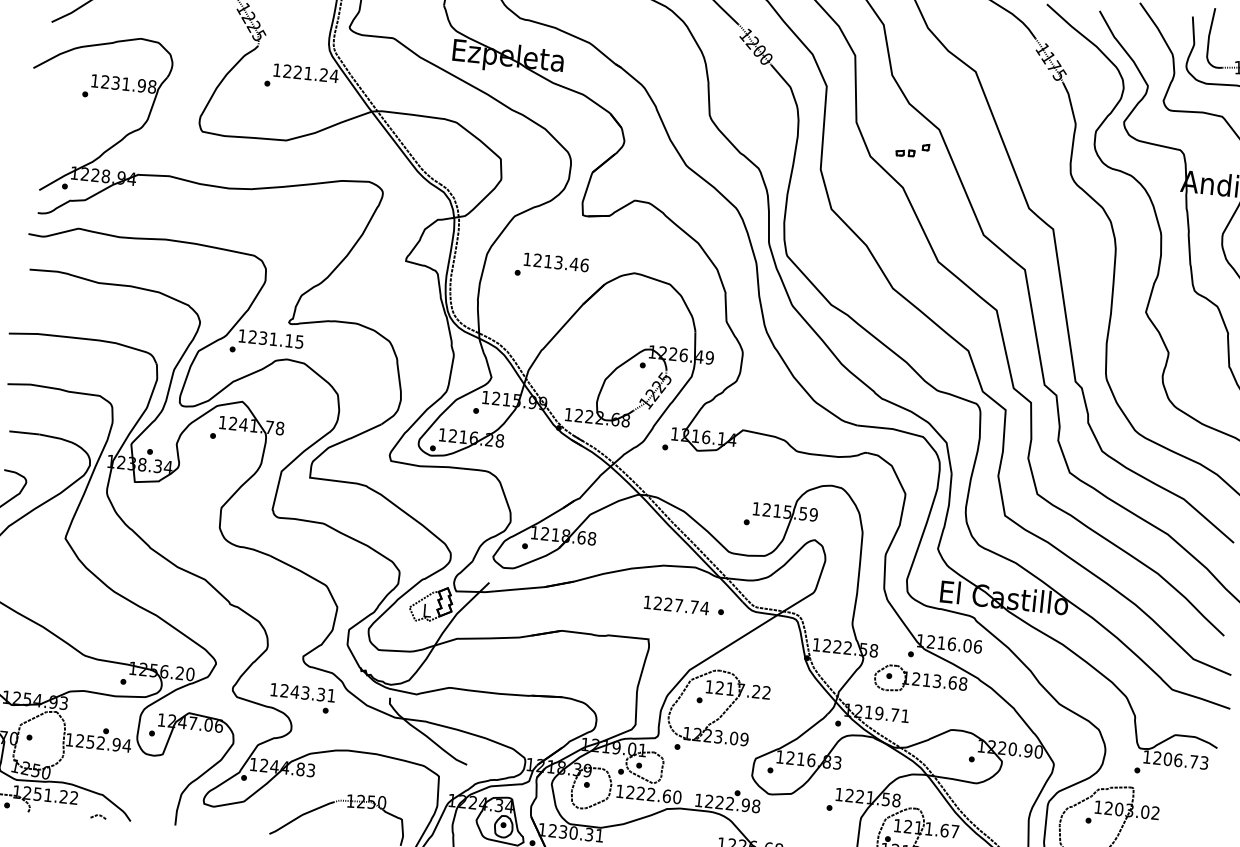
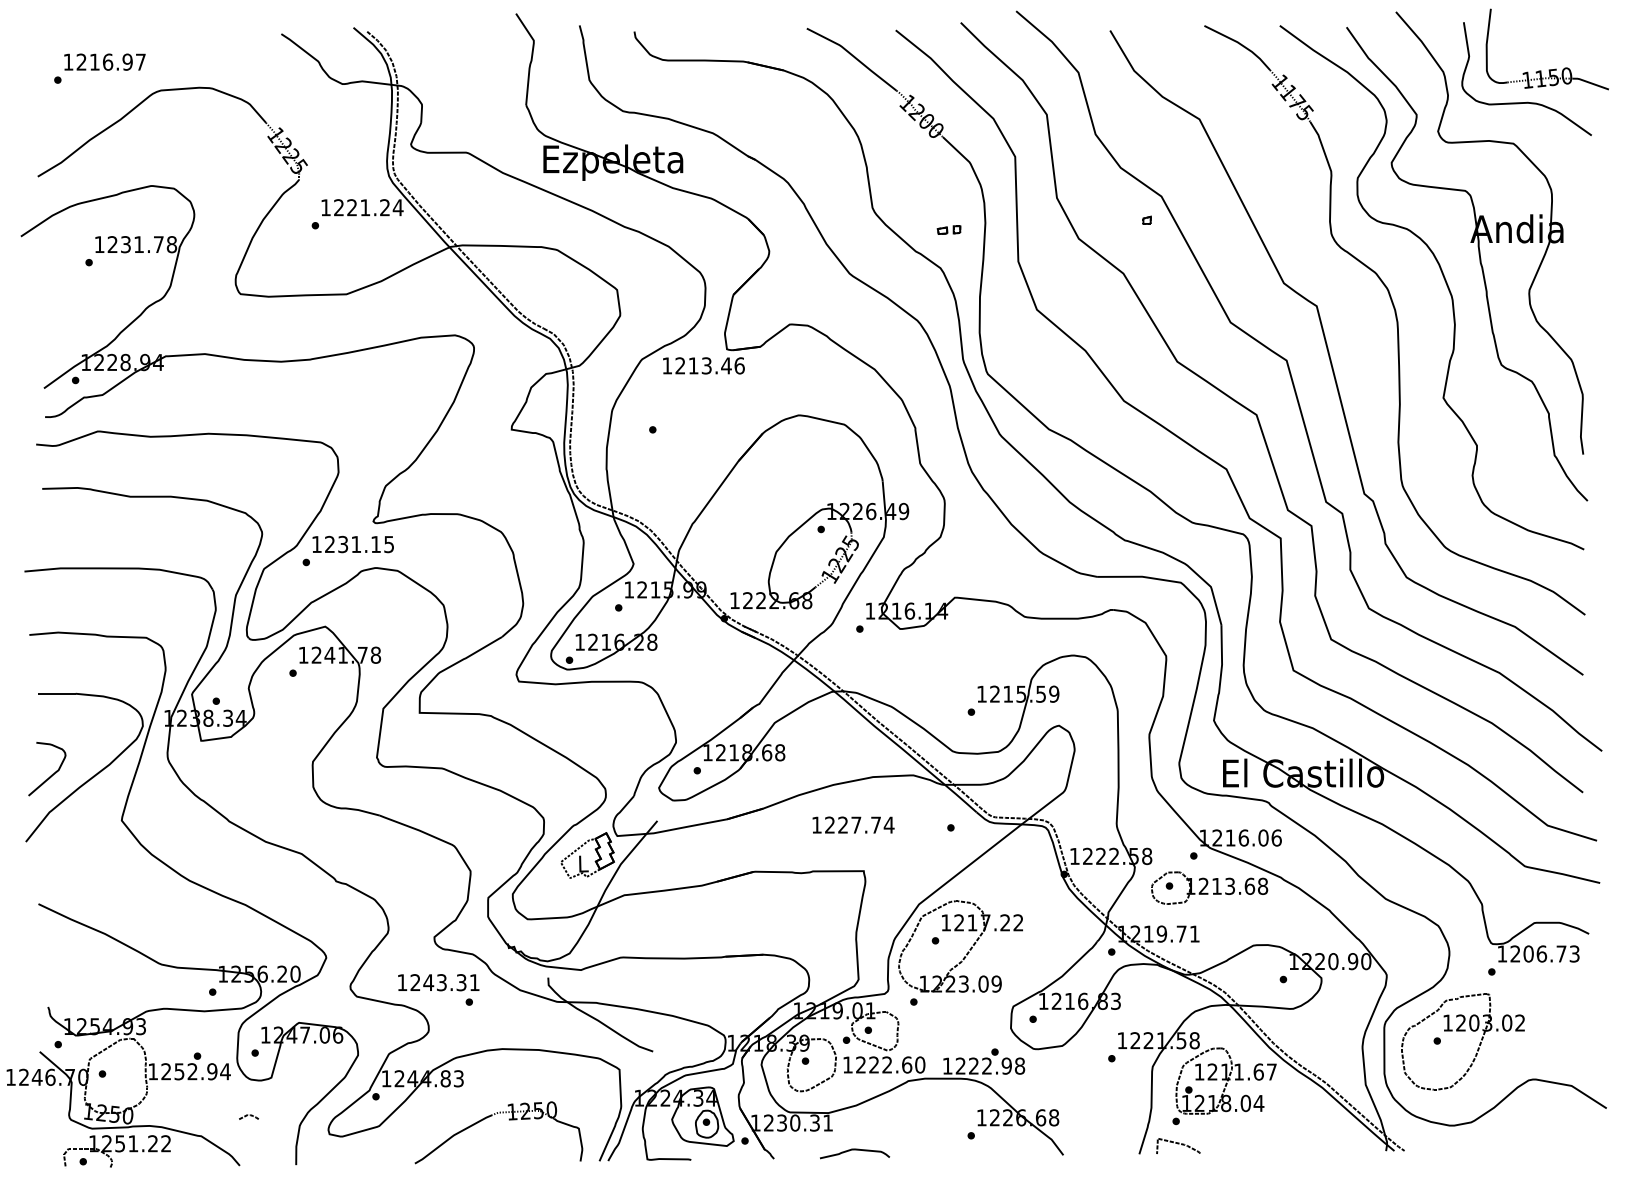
text: (141, 85) -> (158, 244), 1231.98 -> 1231.78
part: (904, 152) -> (948, 229), moved
text: (556, 262) -> (703, 365), moved
text: (676, 604) -> (853, 824), moved
curve: (98, 815) -> (248, 1115), moved

